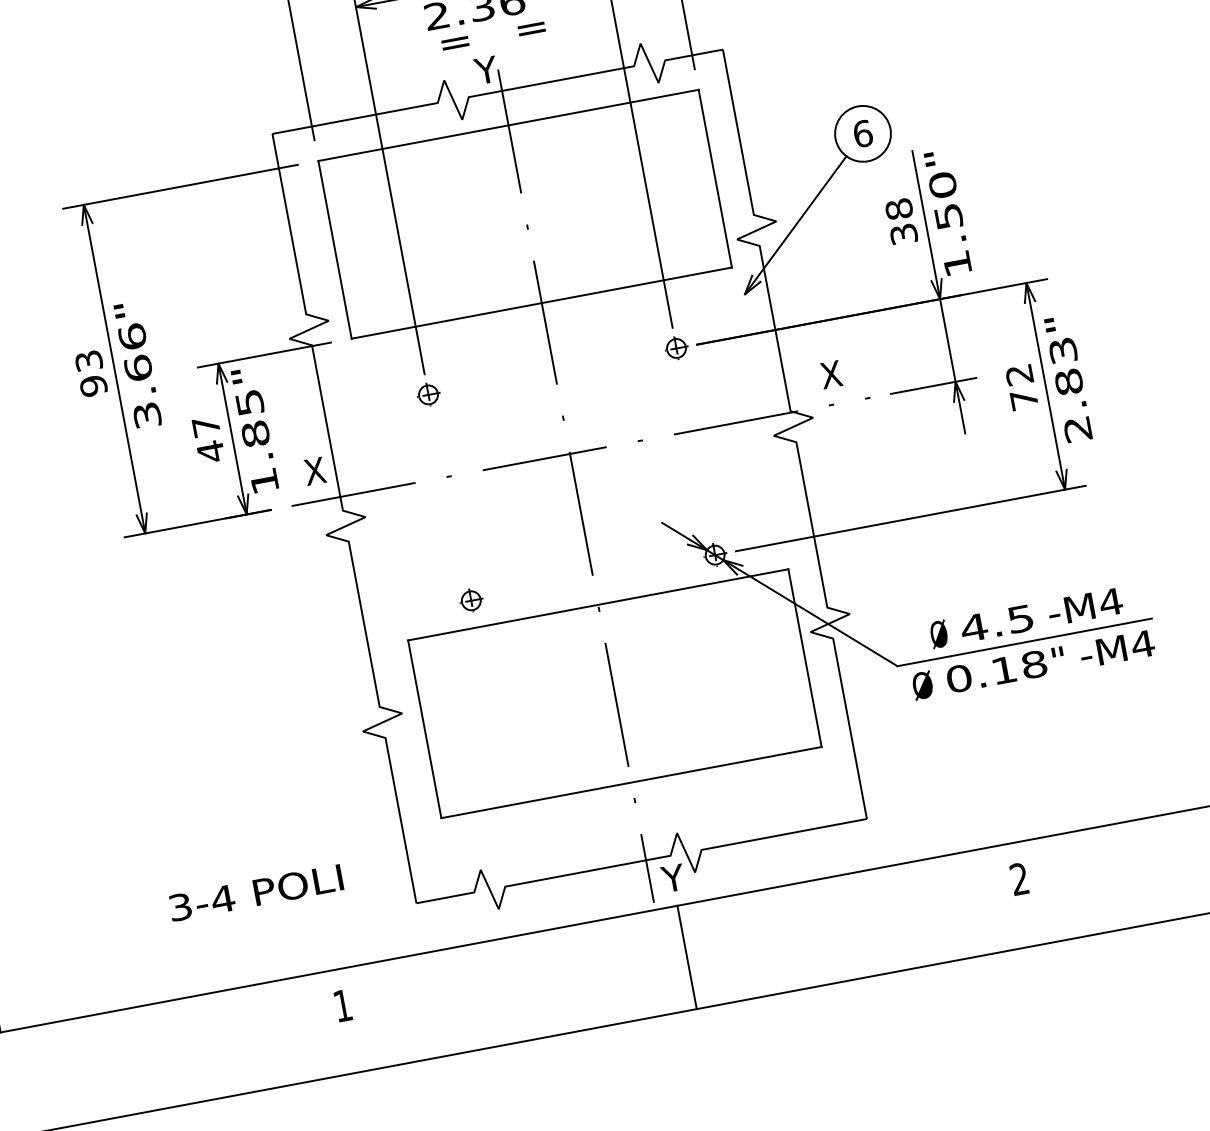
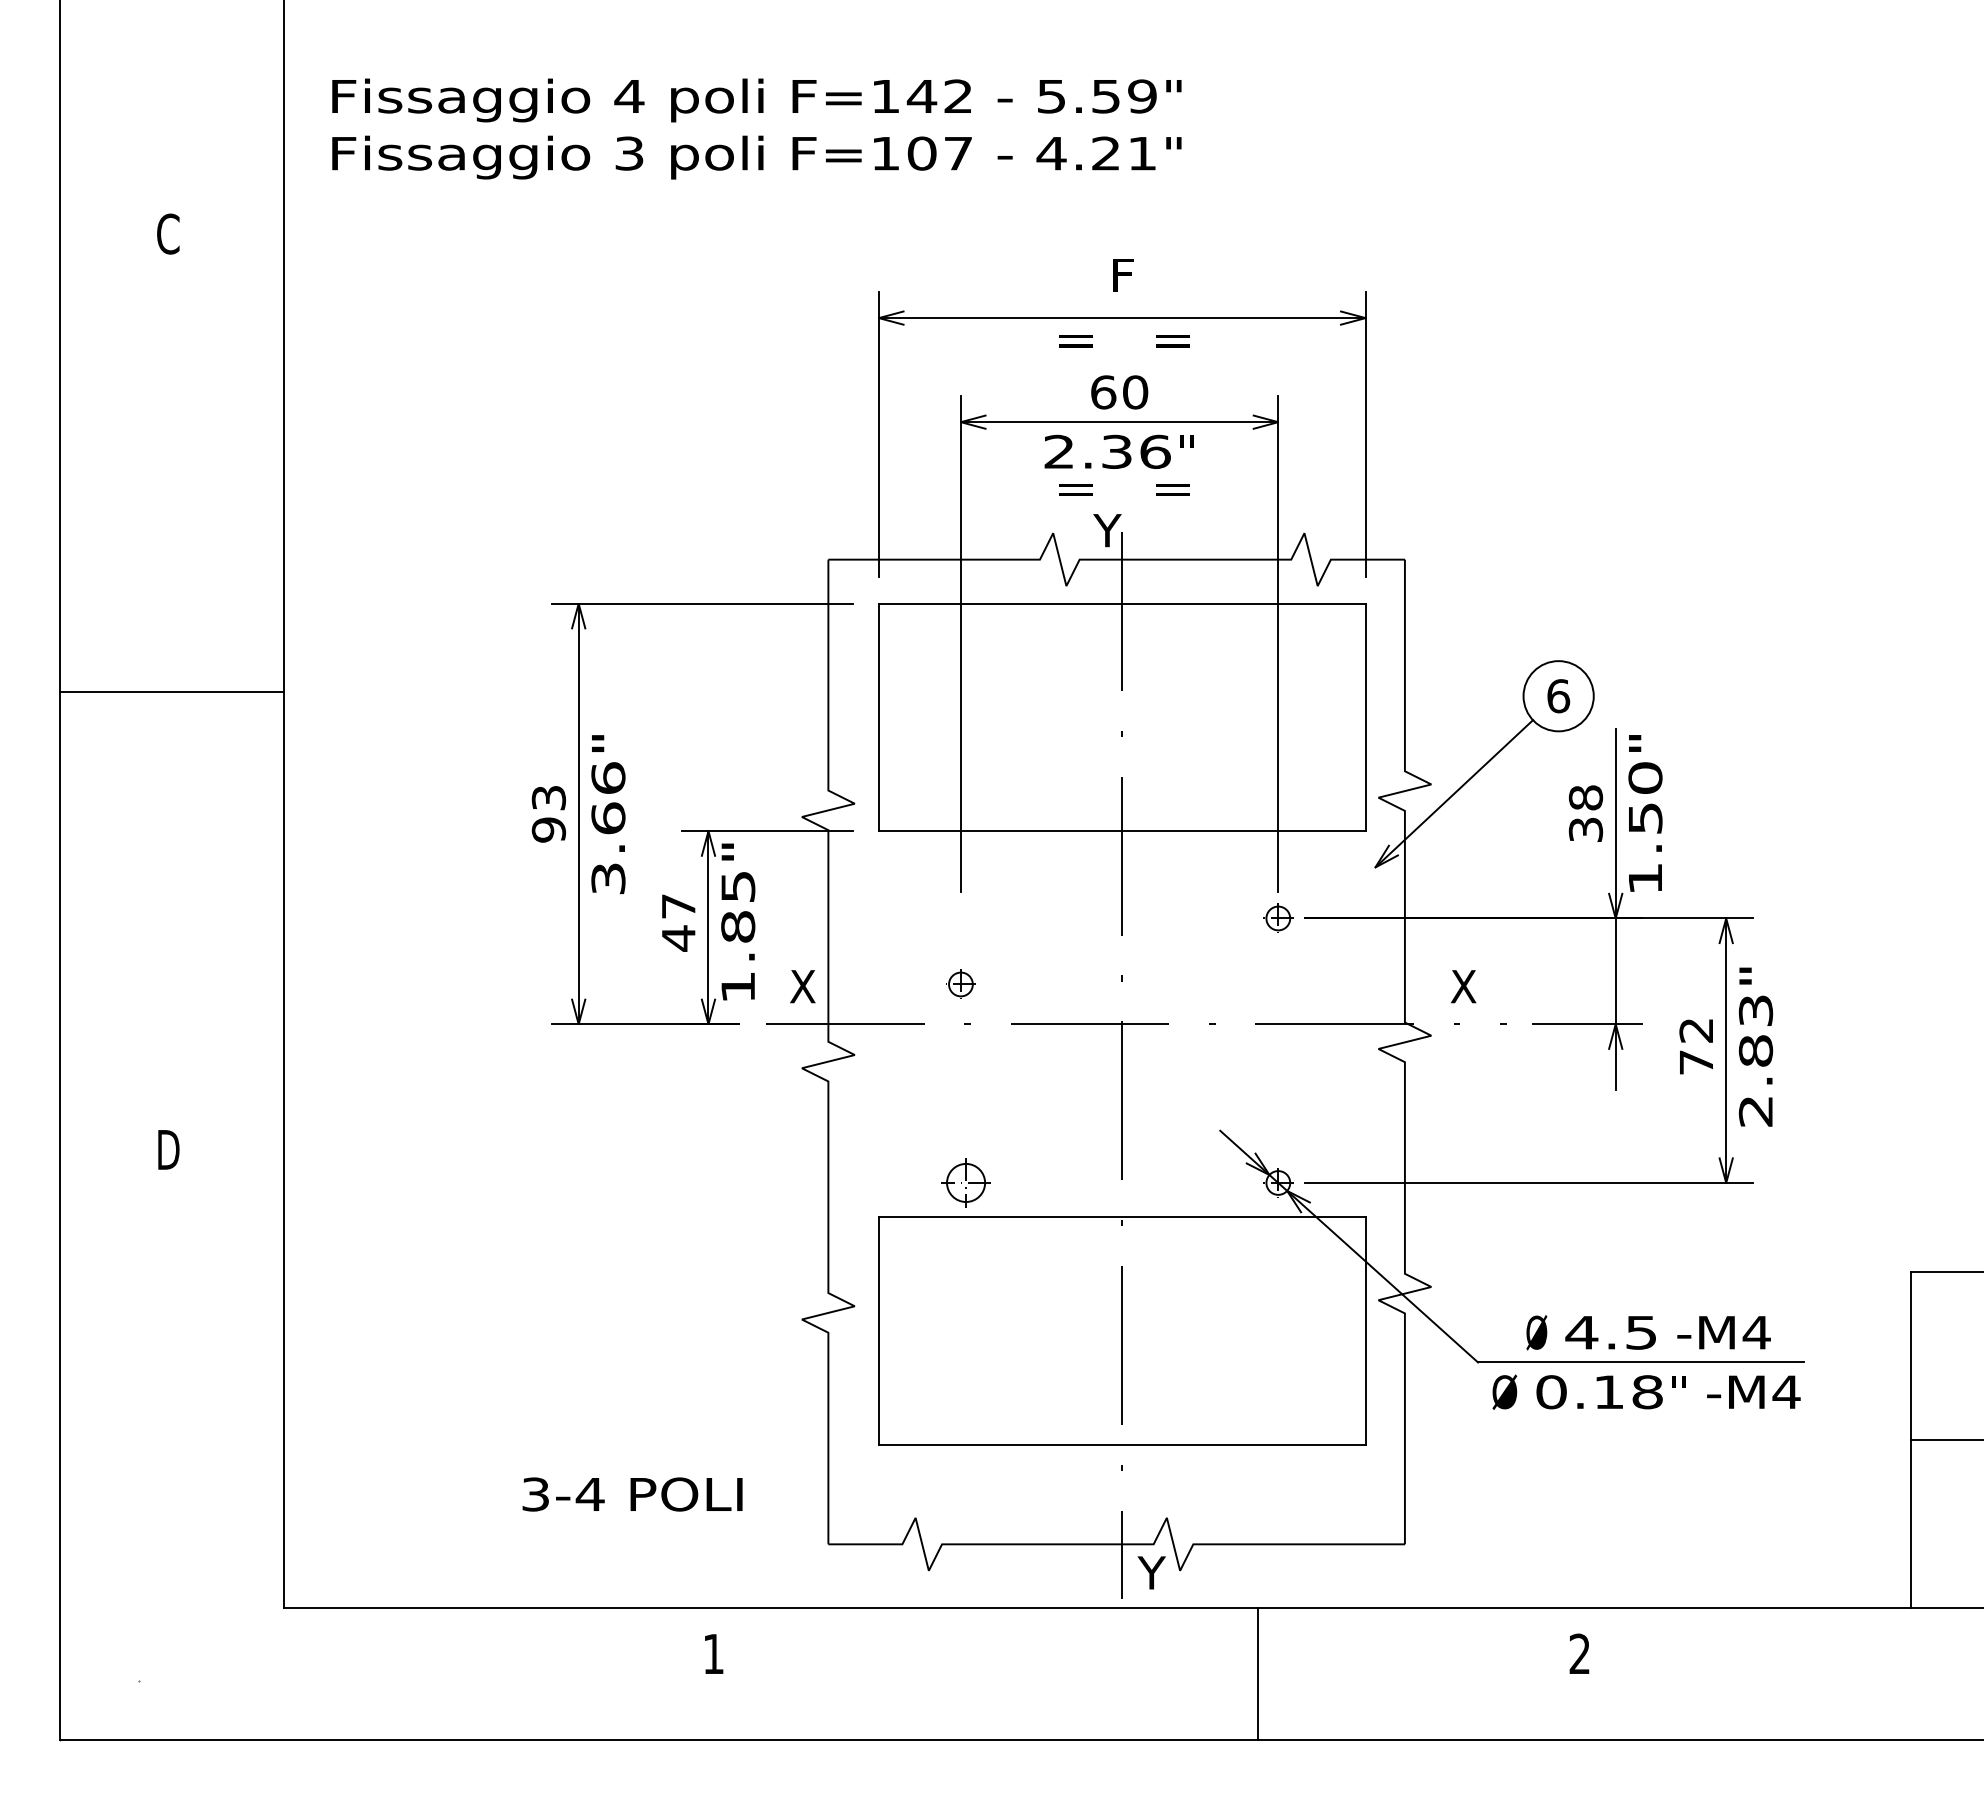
part: (428, 394) -> (960, 983), moved
part: (471, 600) -> (966, 1182), size x1.6
line: (687, 957) -> (1257, 1673), moved

